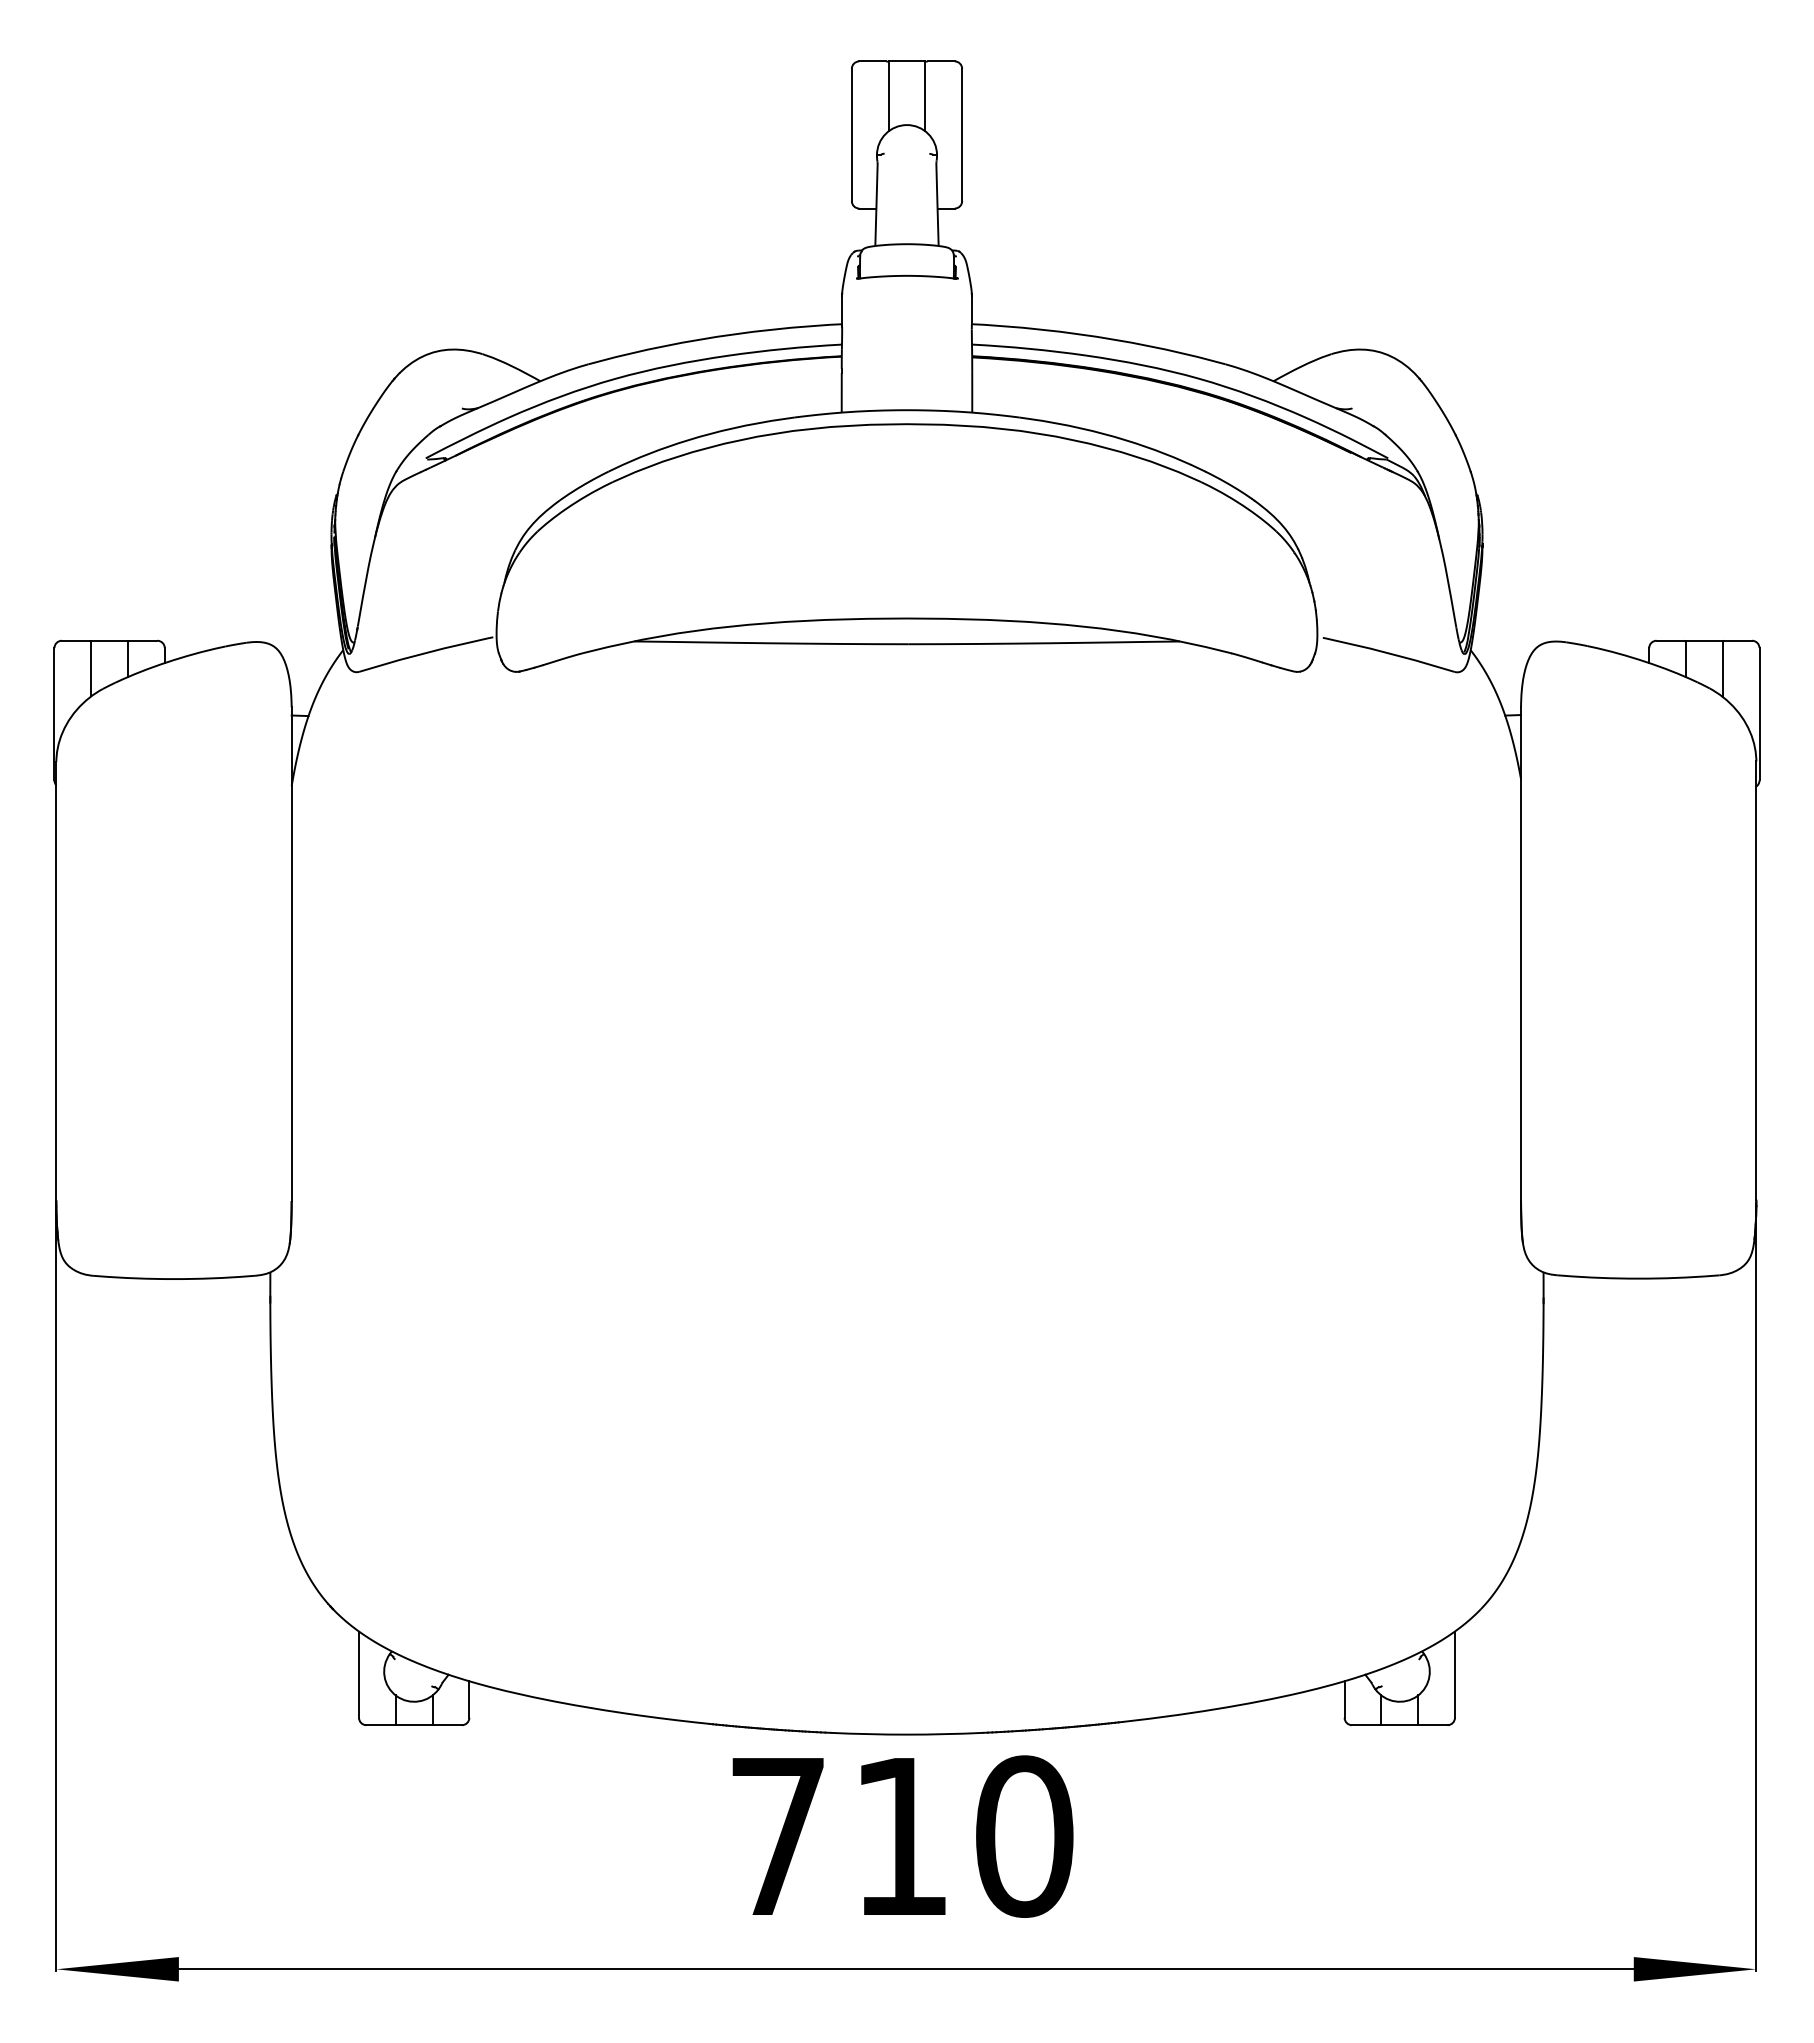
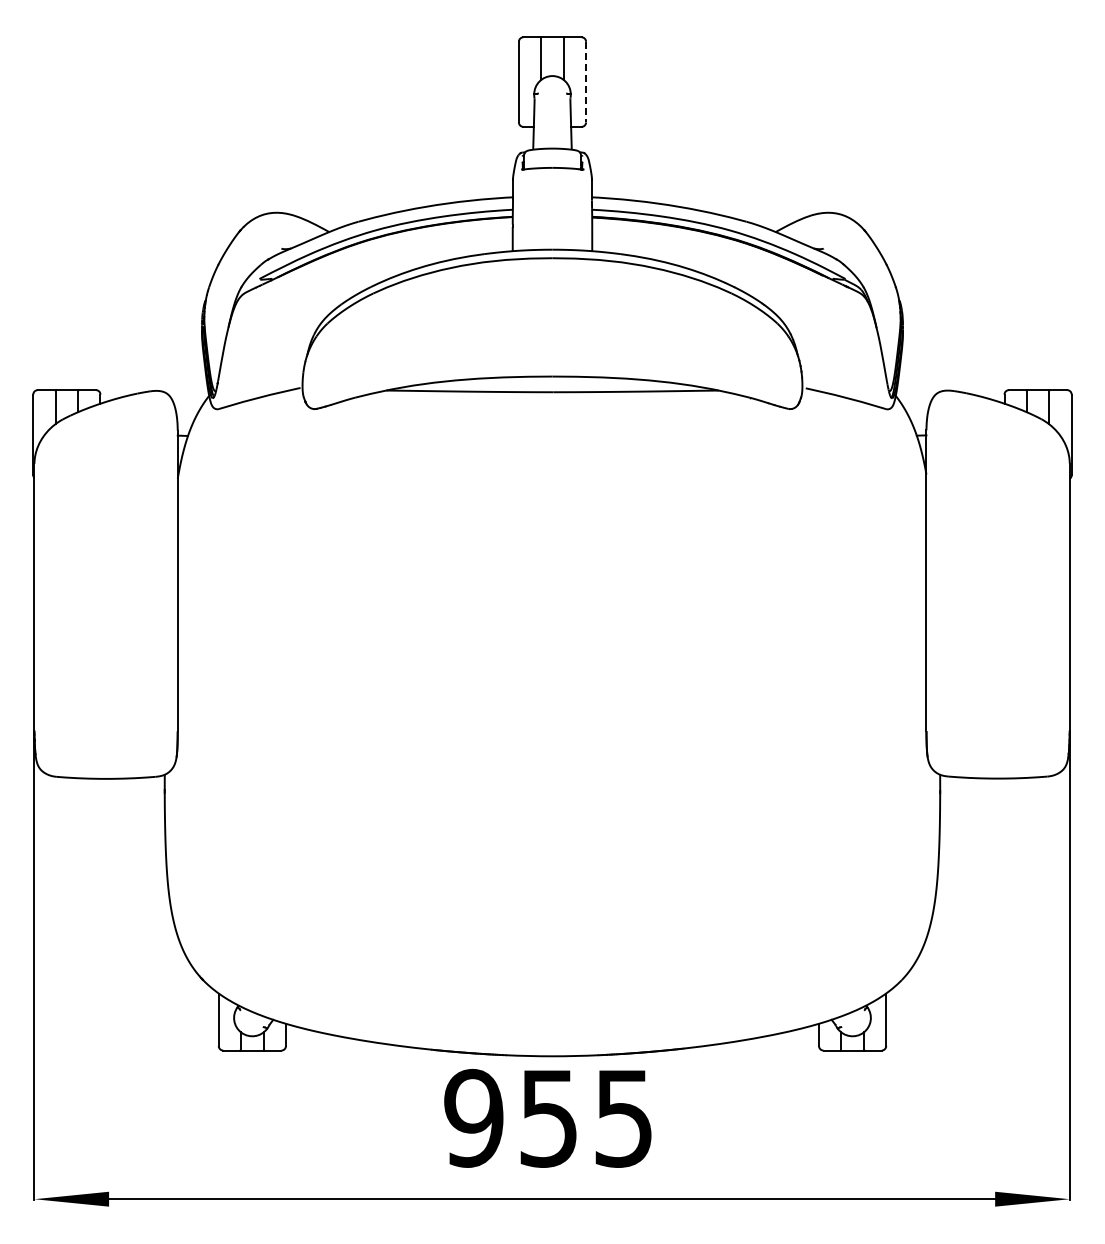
line: (962, 135) -> (586, 82), solid -> dashed
text: (900, 1835) -> (548, 1117), 710 -> 955

